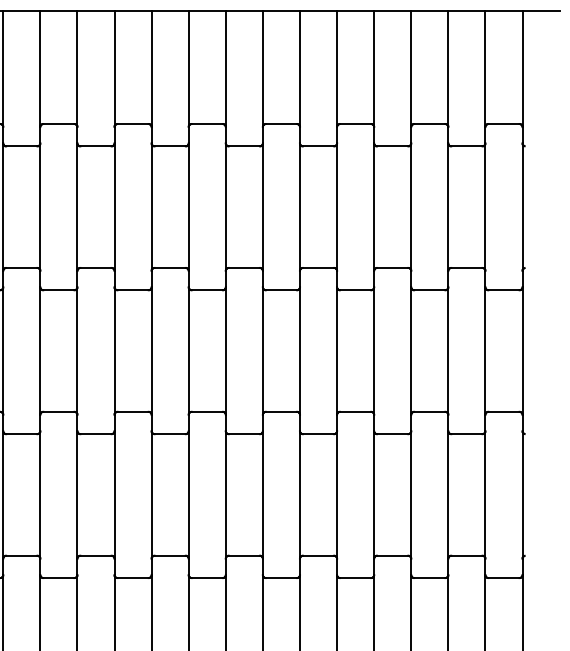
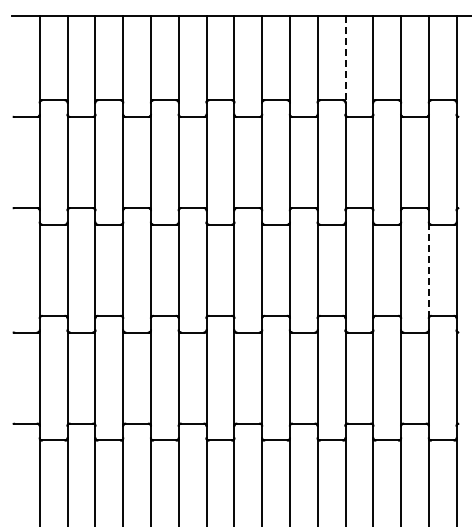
line: (374, 69) -> (345, 59), solid -> dashed
line: (484, 351) -> (428, 270), solid -> dashed

